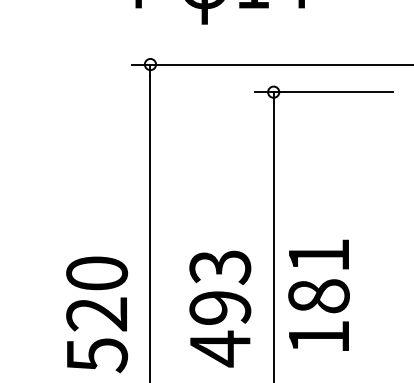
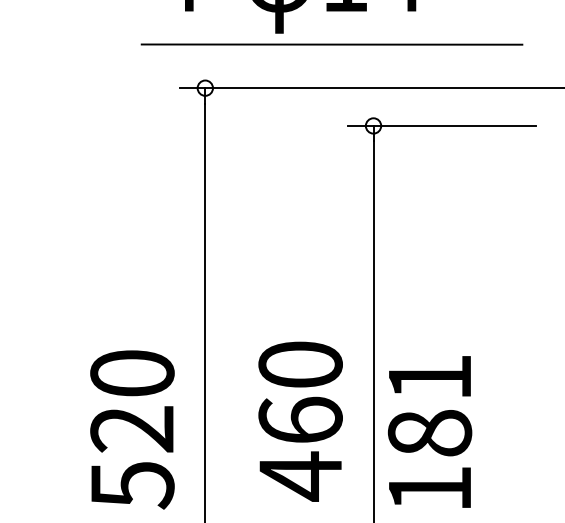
line: (242, 32) -> (330, 44), added
text: (220, 287) -> (300, 392), 493 -> 460
text: (318, 294) -> (429, 430), moved

